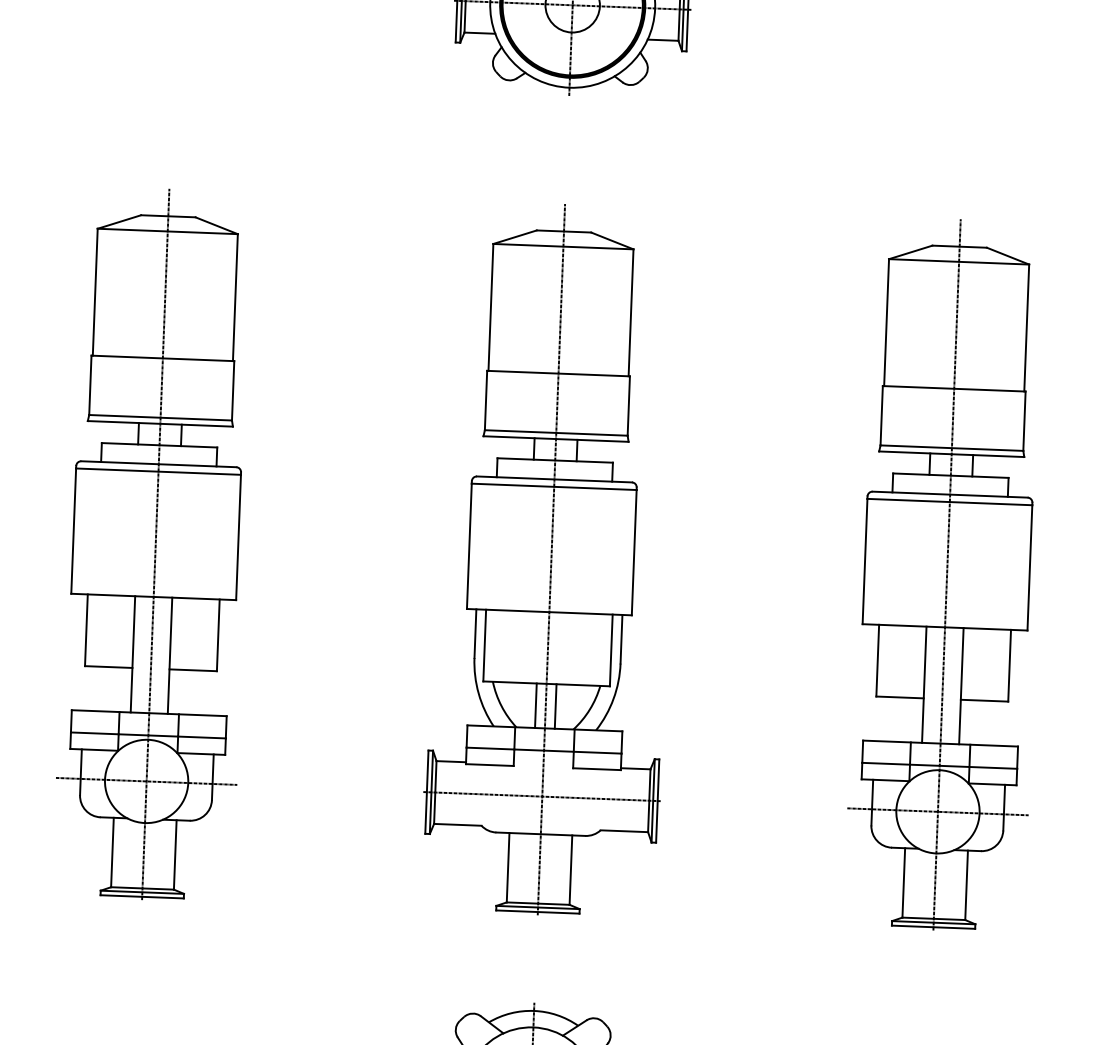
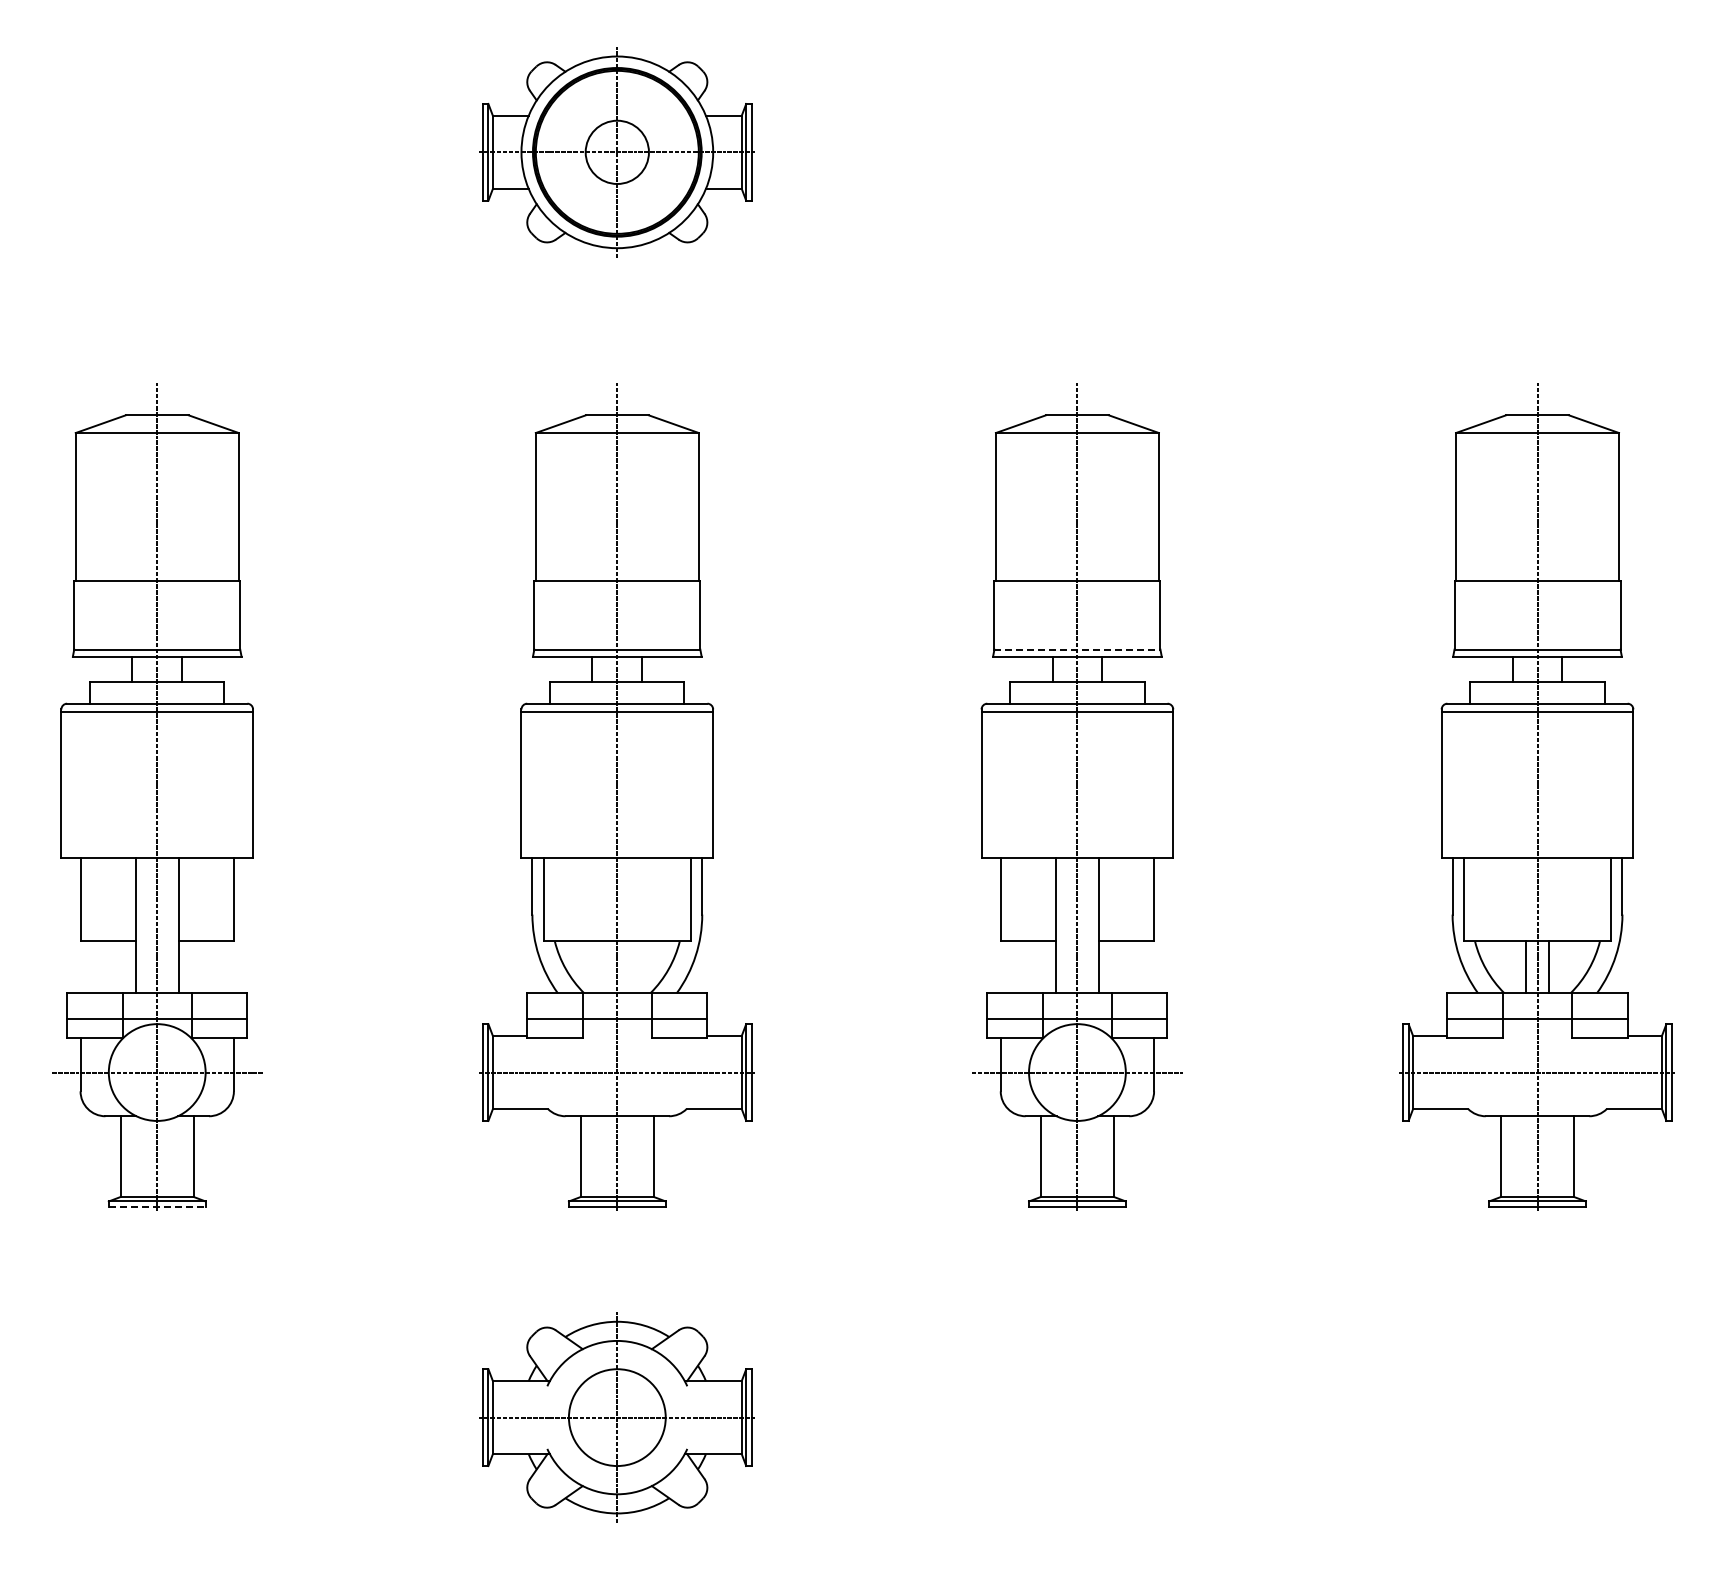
line: (952, 448) -> (1077, 649), solid -> dashed
line: (535, 705) -> (605, 967), removed
line: (555, 706) -> (628, 967), removed
line: (142, 896) -> (157, 1206), solid -> dashed

